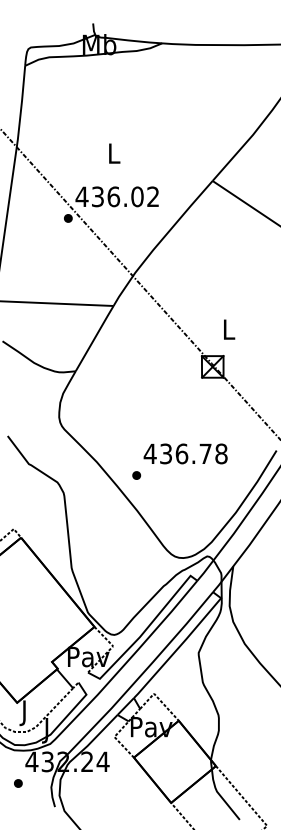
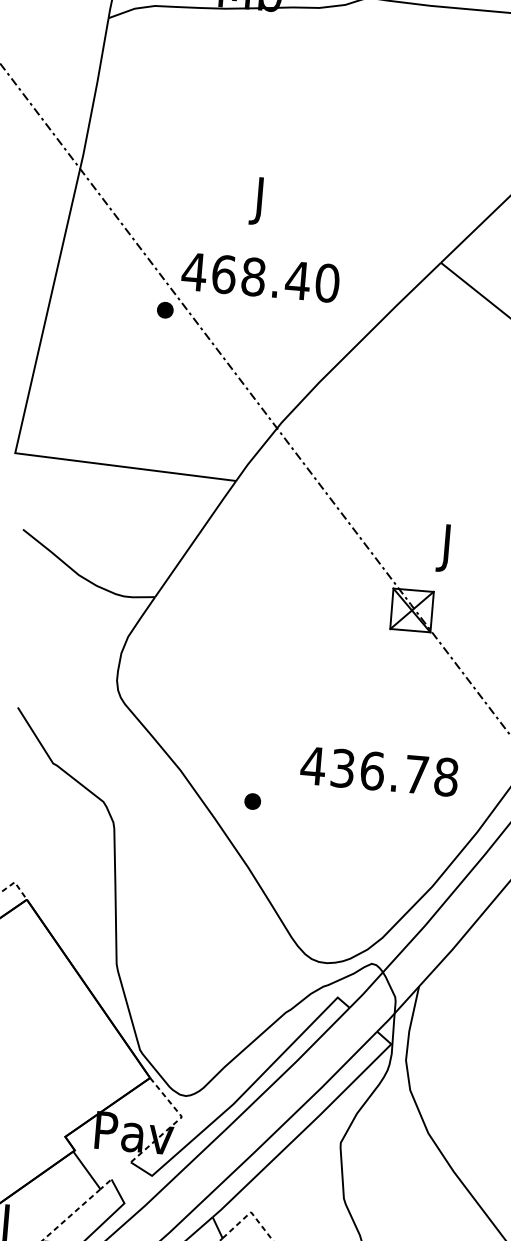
text: (114, 156) -> (261, 201), L -> J
text: (125, 196) -> (275, 278), 436.02 -> 468.40
text: (229, 332) -> (448, 548), L -> J
text: (185, 453) -> (379, 770), moved

